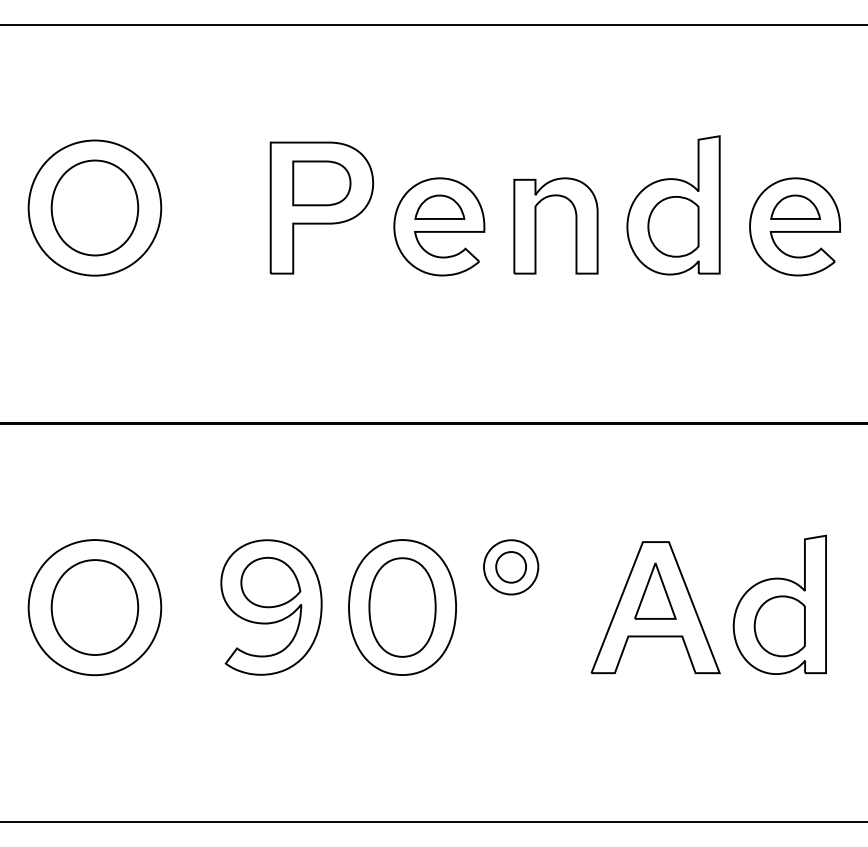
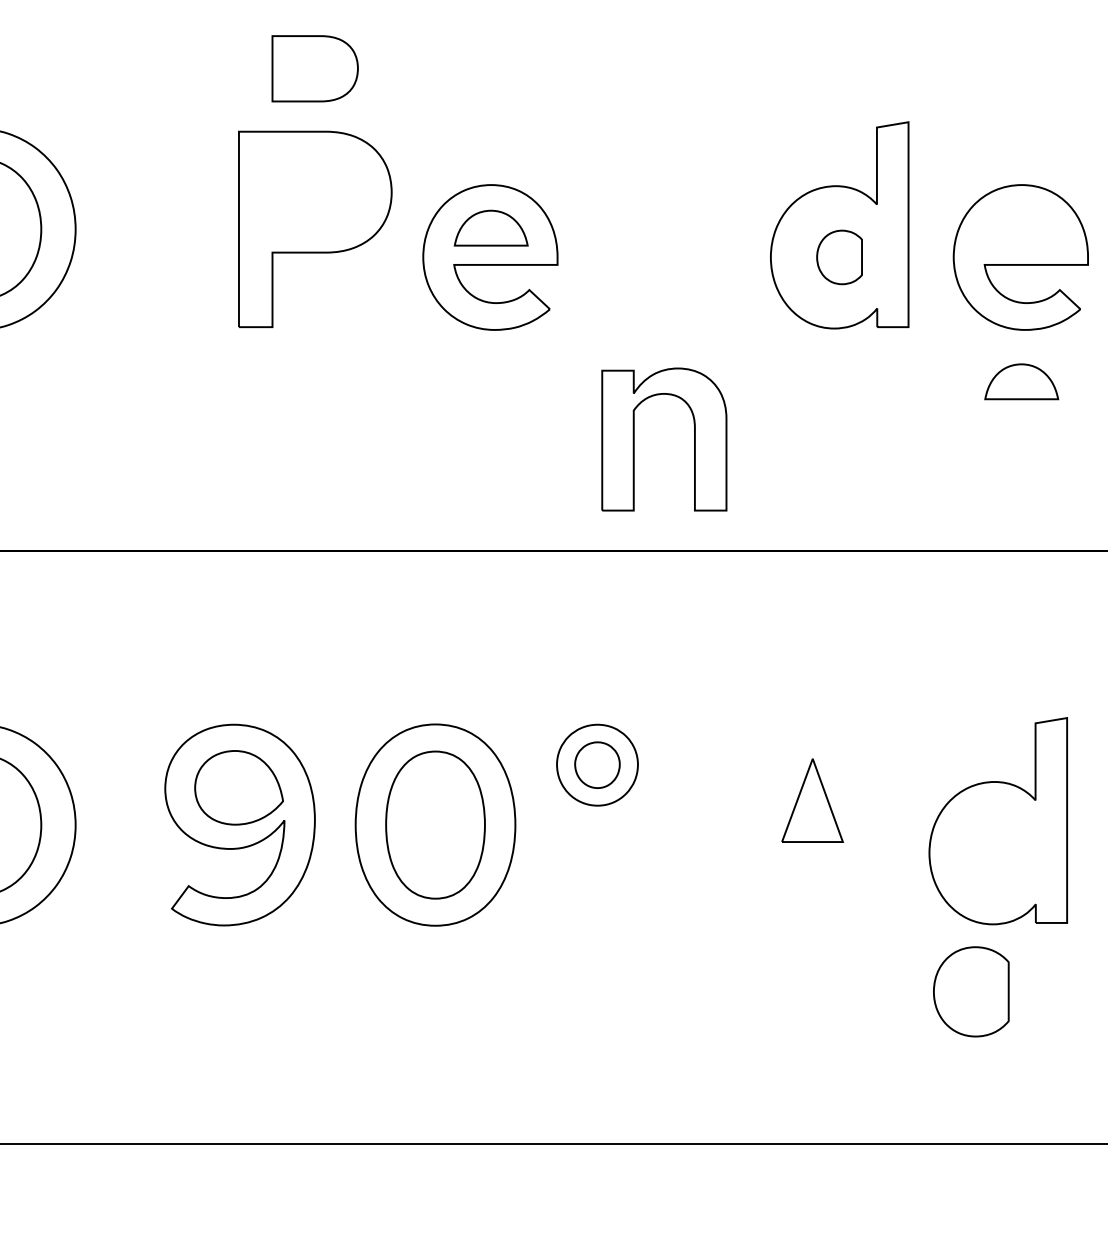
part: (321, 183) -> (314, 68), moved
part: (795, 206) -> (1021, 380), moved
part: (536, 225) -> (635, 438), moved
part: (673, 226) -> (839, 256), size x0.6
part: (655, 607) -> (812, 825), removed
part: (779, 626) -> (970, 992), moved

